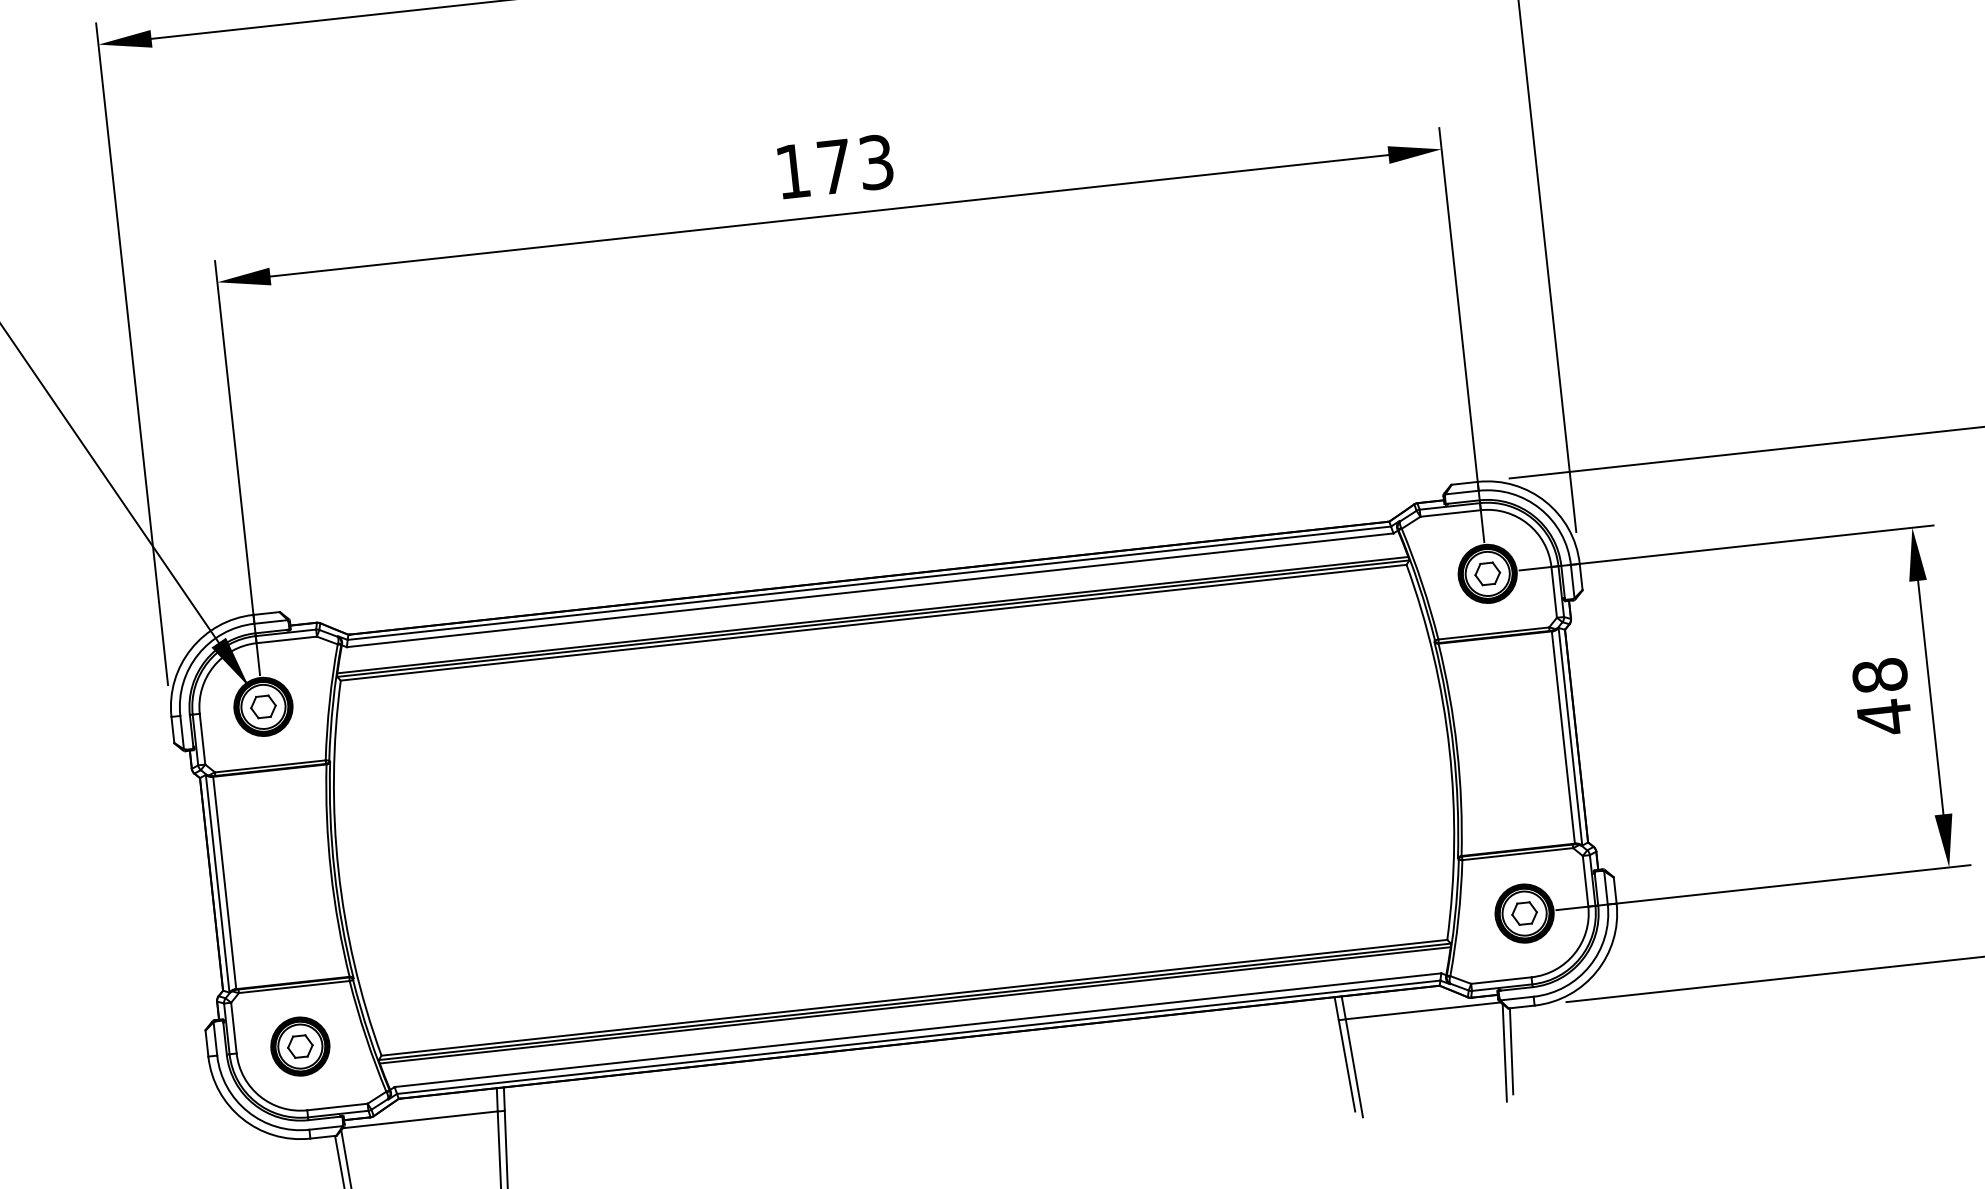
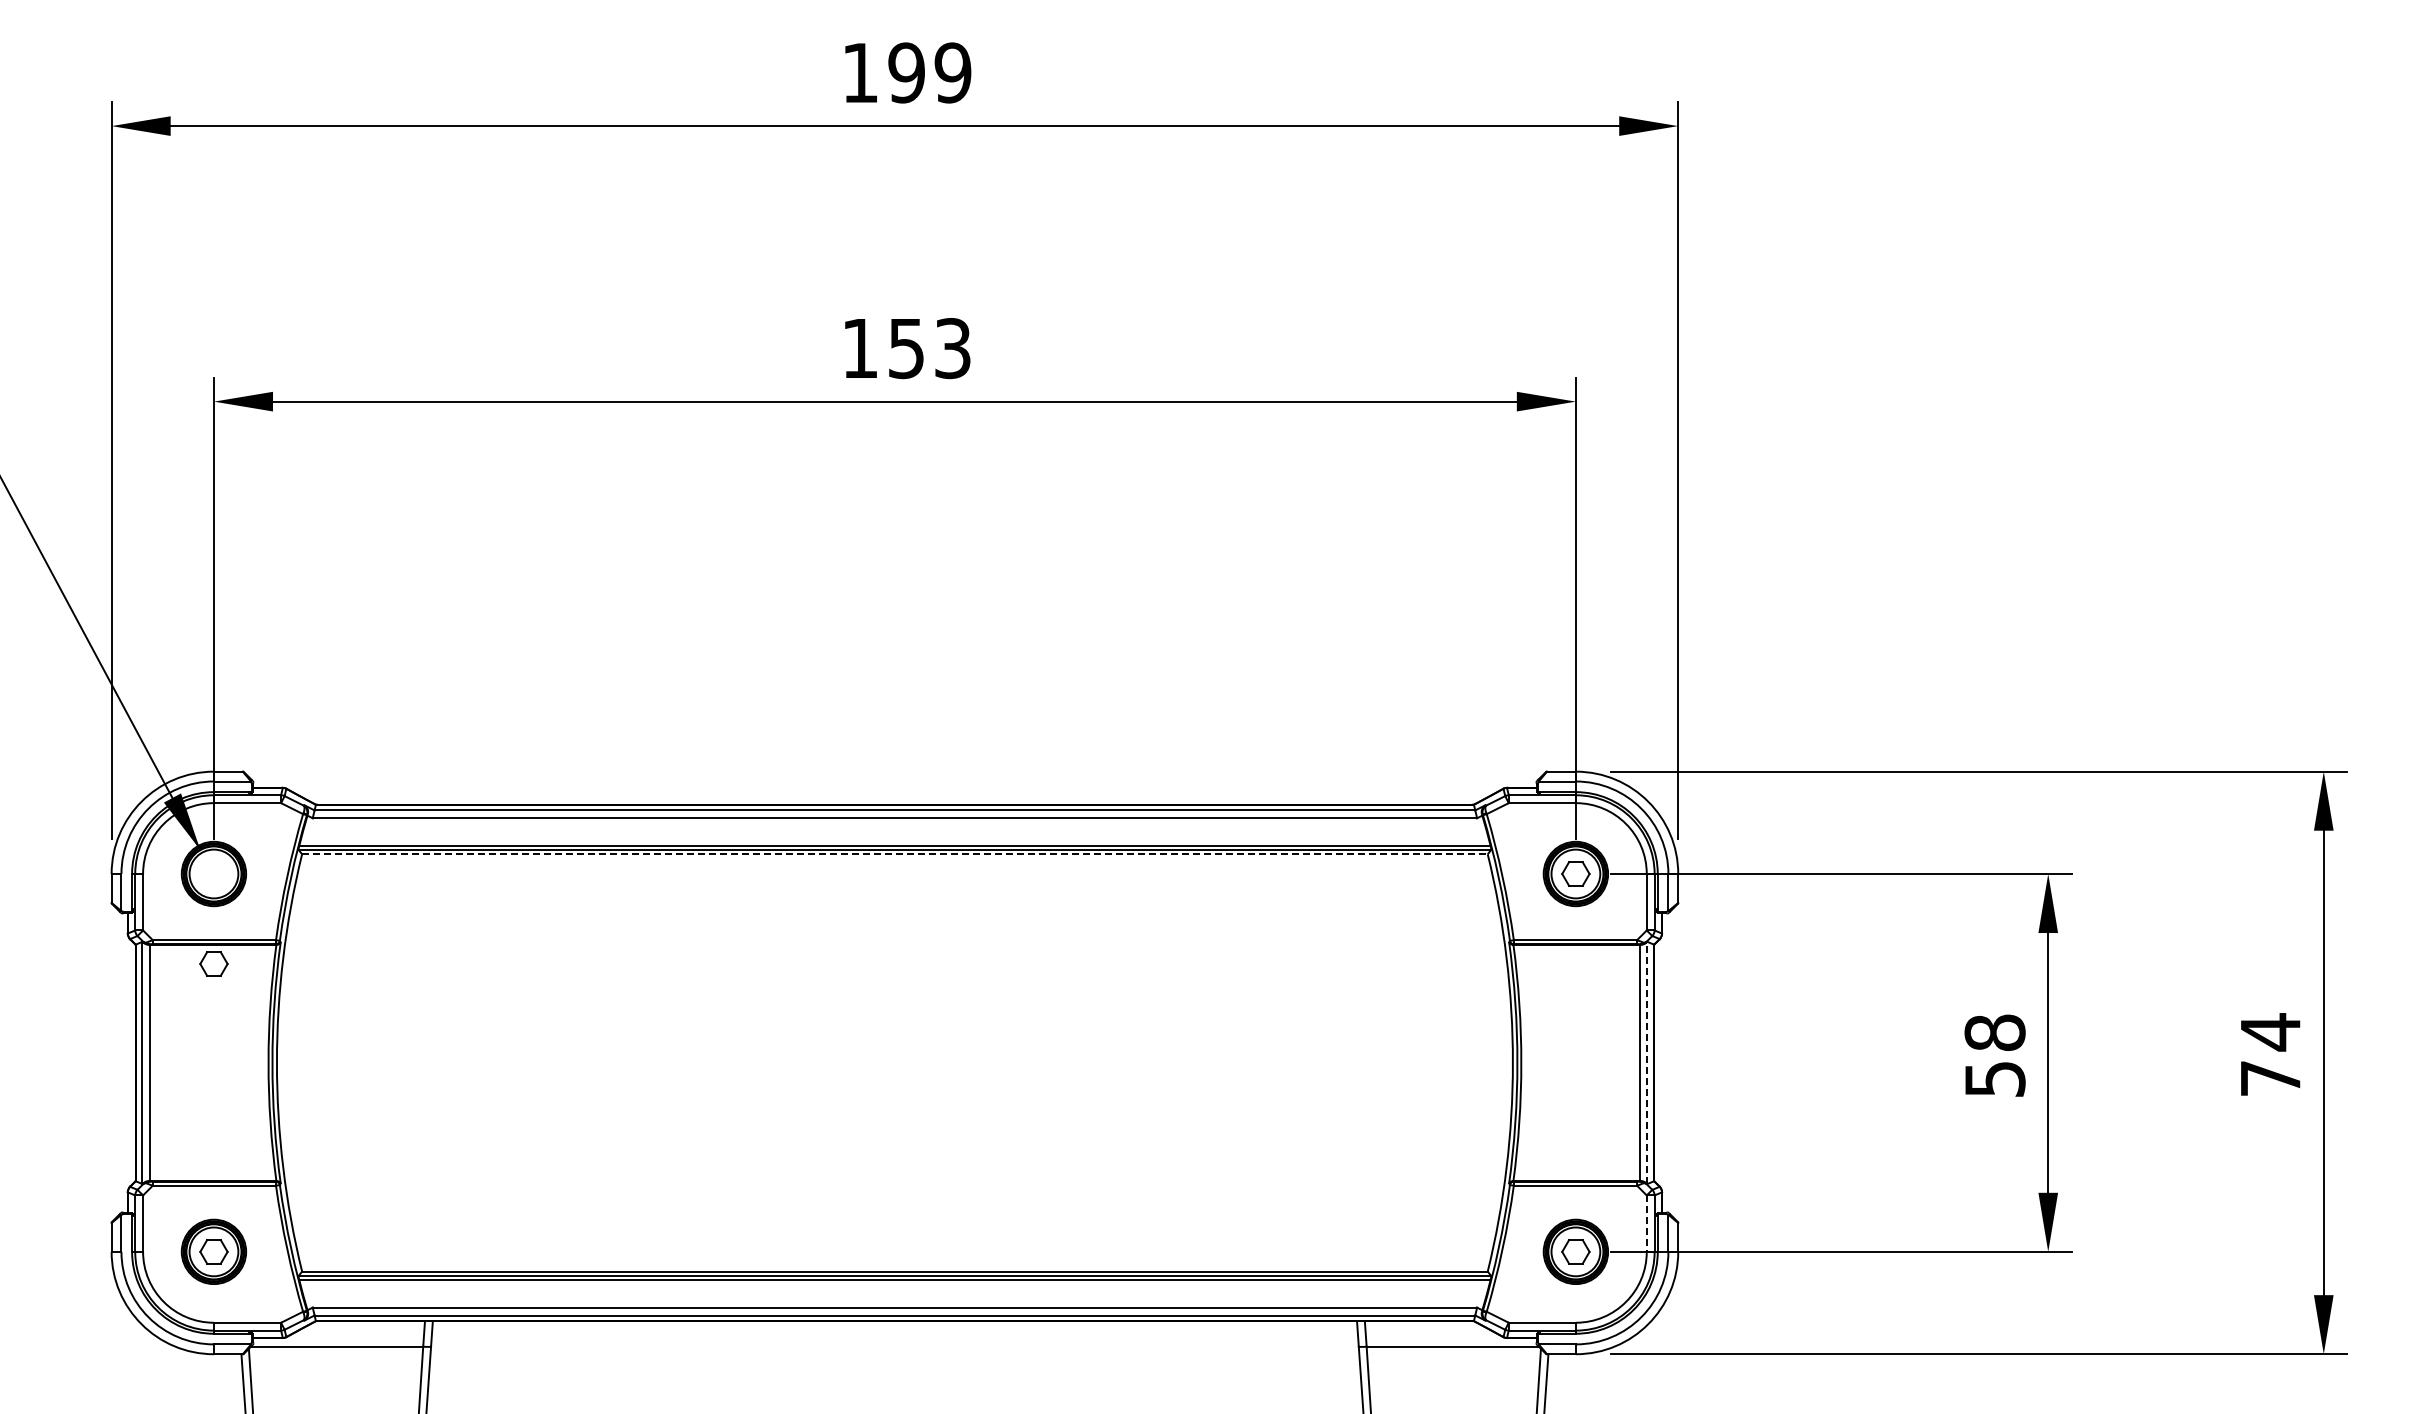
text: (834, 167) -> (906, 349), 173 -> 153
line: (873, 622) -> (894, 854), solid -> dashed
part: (263, 706) -> (213, 963), moved
text: (1884, 717) -> (1995, 1079), 48 -> 58
line: (1570, 736) -> (1647, 1062), solid -> dashed
line: (1585, 882) -> (1646, 1224), solid -> dashed

